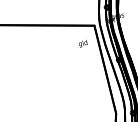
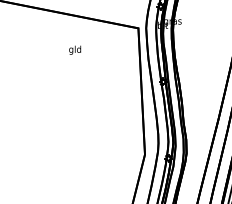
text: (83, 43) -> (75, 49), moved

